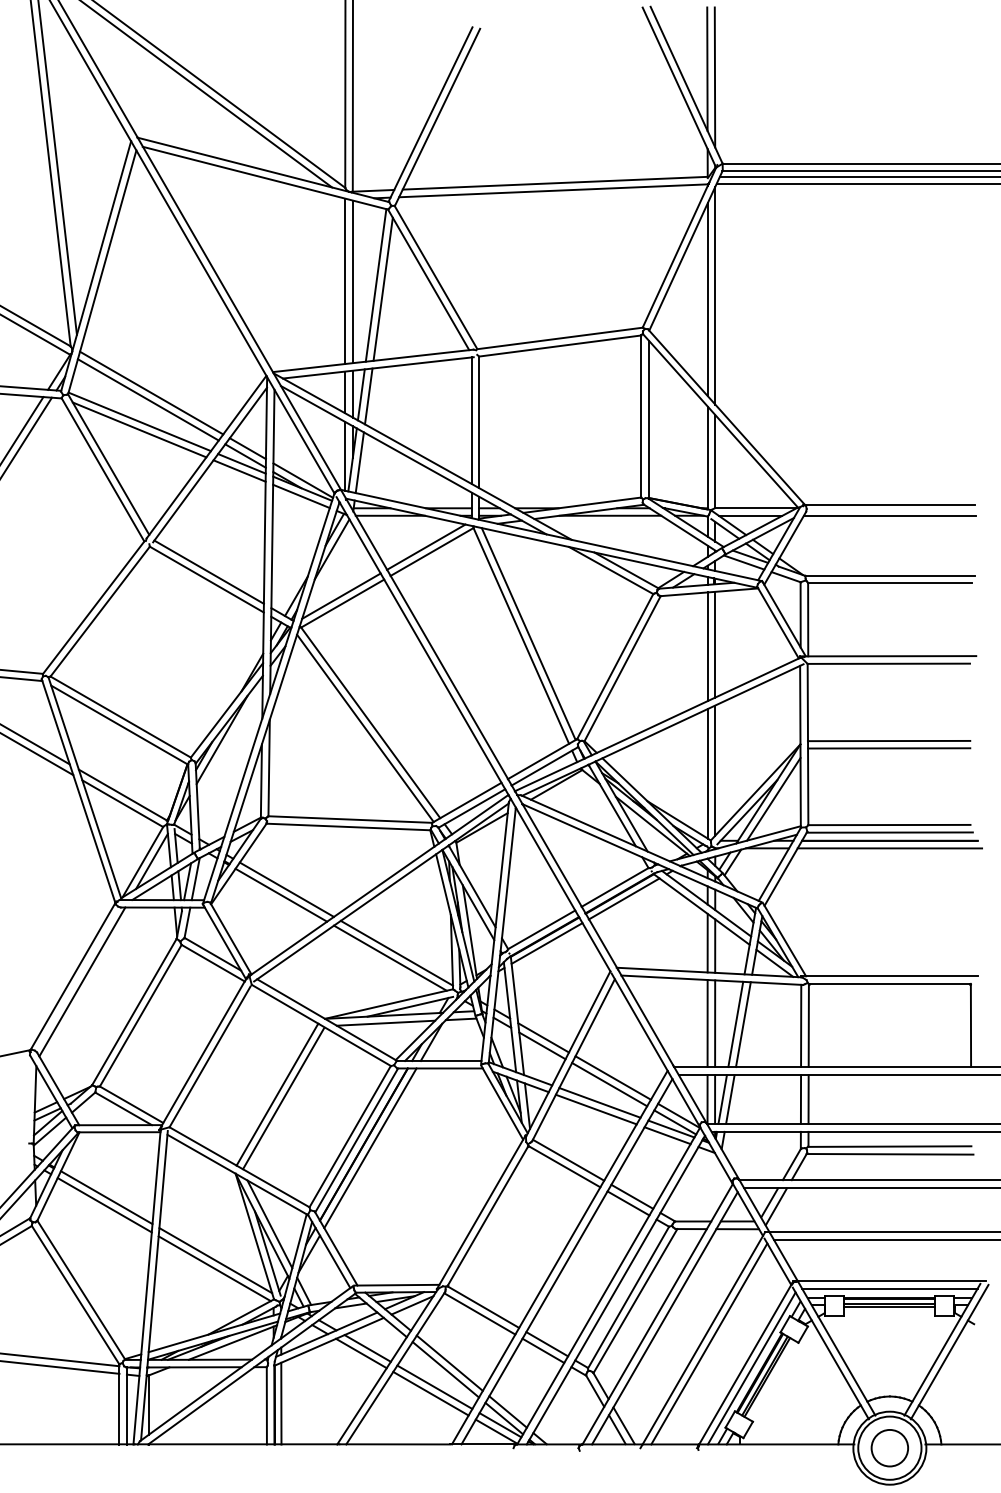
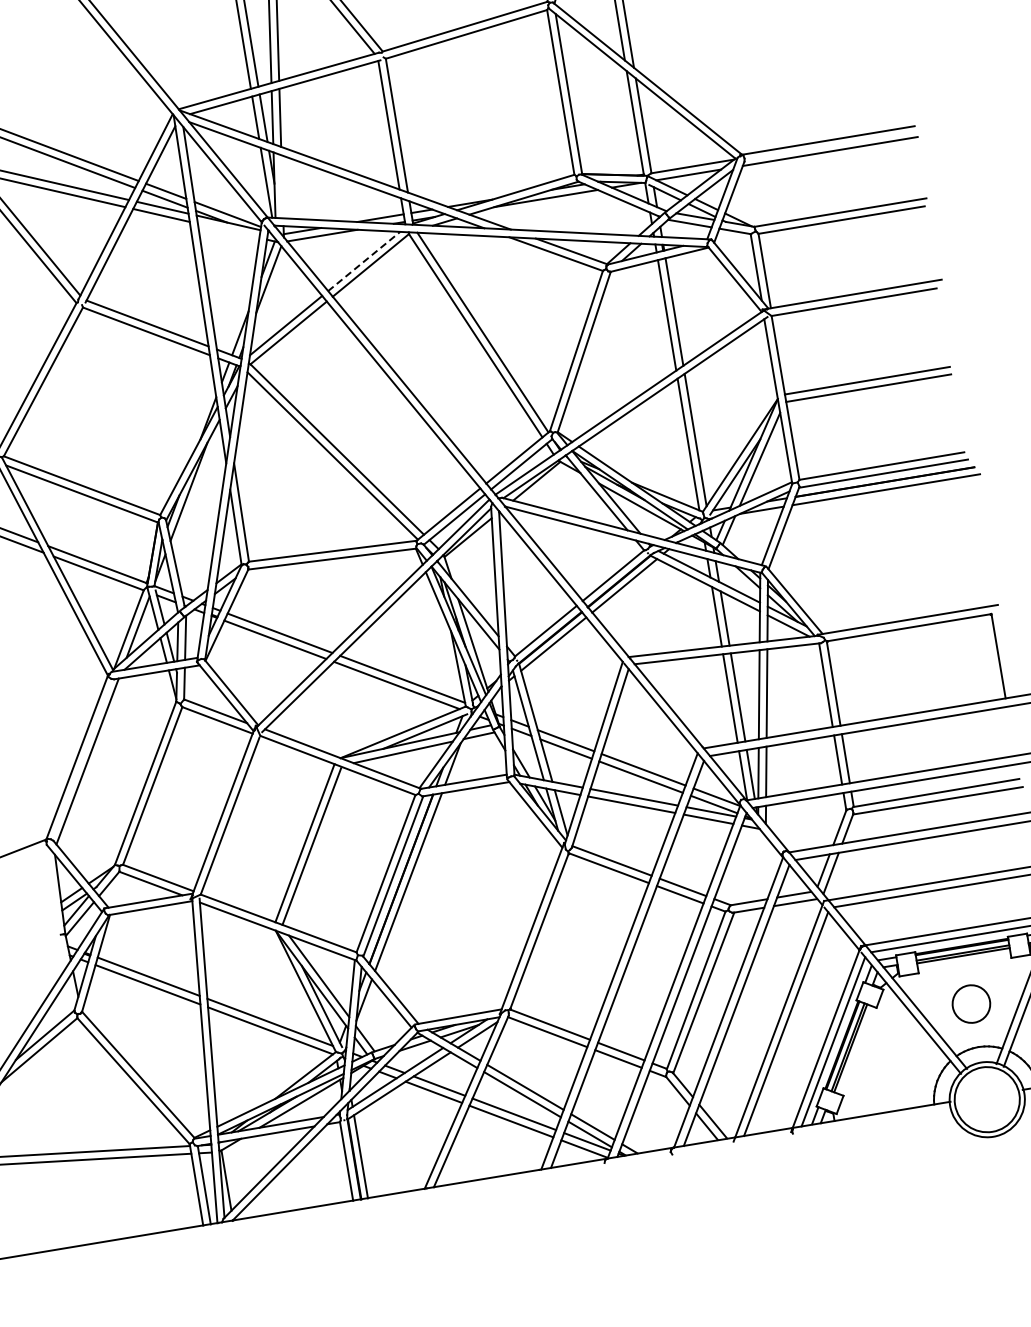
line: (359, 462) -> (281, 186), removed
line: (301, 496) -> (228, 230), removed
line: (426, 546) -> (364, 260), solid -> dashed
circle: (889, 1448) -> (971, 1004), moved

